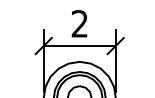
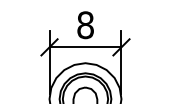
text: (79, 24) -> (85, 25), 2 -> 8

